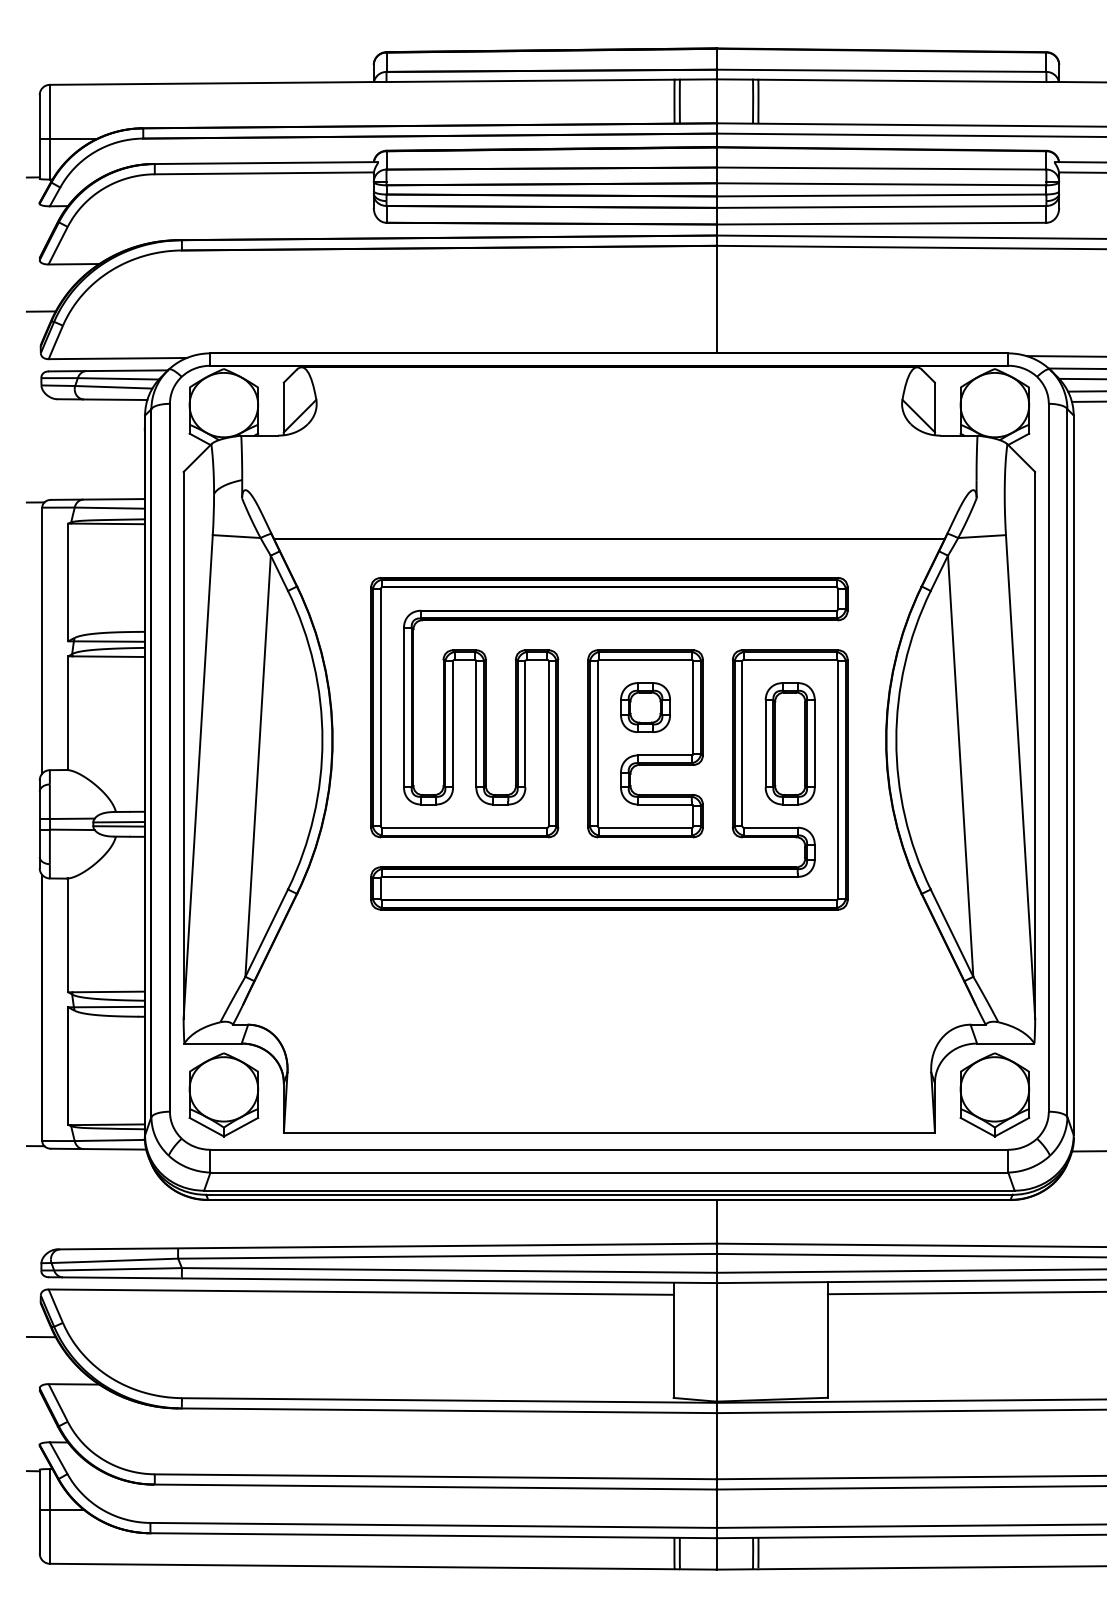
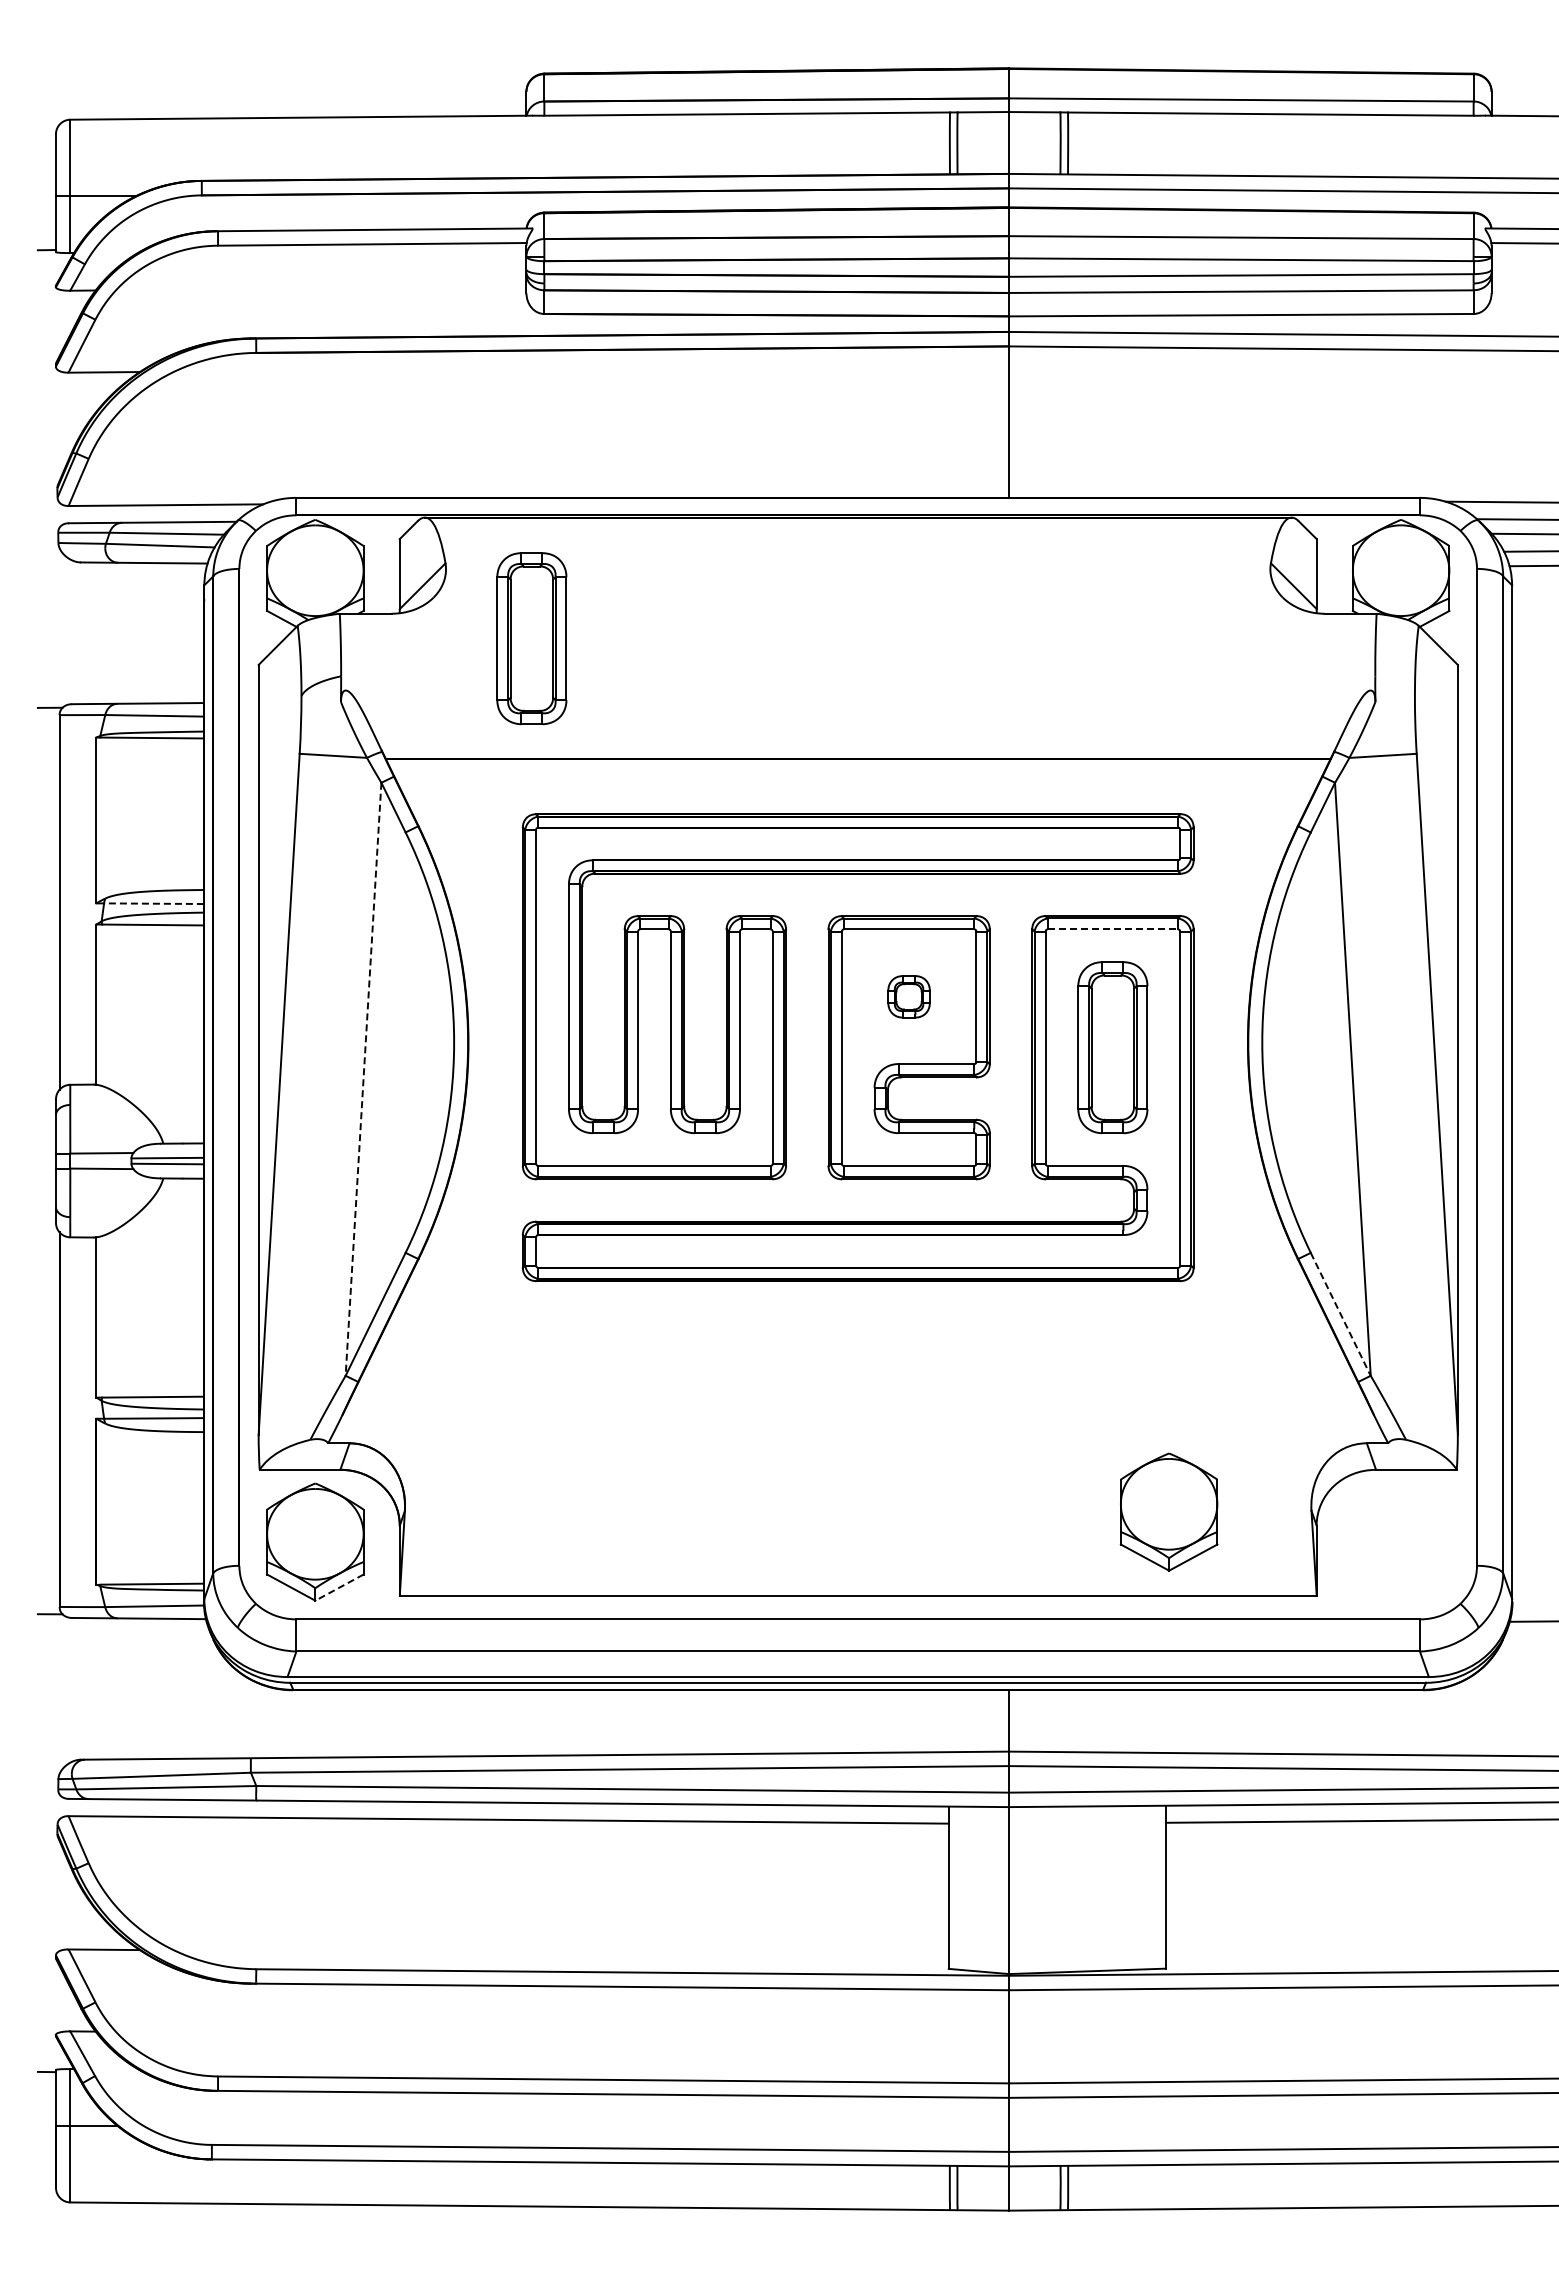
line: (40, 311) -> (57, 438), removed
part: (377, 453) -> (531, 638), added
line: (109, 641) -> (154, 903), solid -> dashed
line: (790, 659) -> (1113, 929), solid -> dashed
part: (645, 707) -> (908, 996), size x0.6
line: (258, 766) -> (363, 1079), solid -> dashed
line: (951, 933) -> (1340, 1314), solid -> dashed
part: (994, 1094) -> (1168, 1511), moved
line: (241, 1127) -> (339, 1587), solid -> dashed
line: (40, 1337) -> (57, 1883), removed

